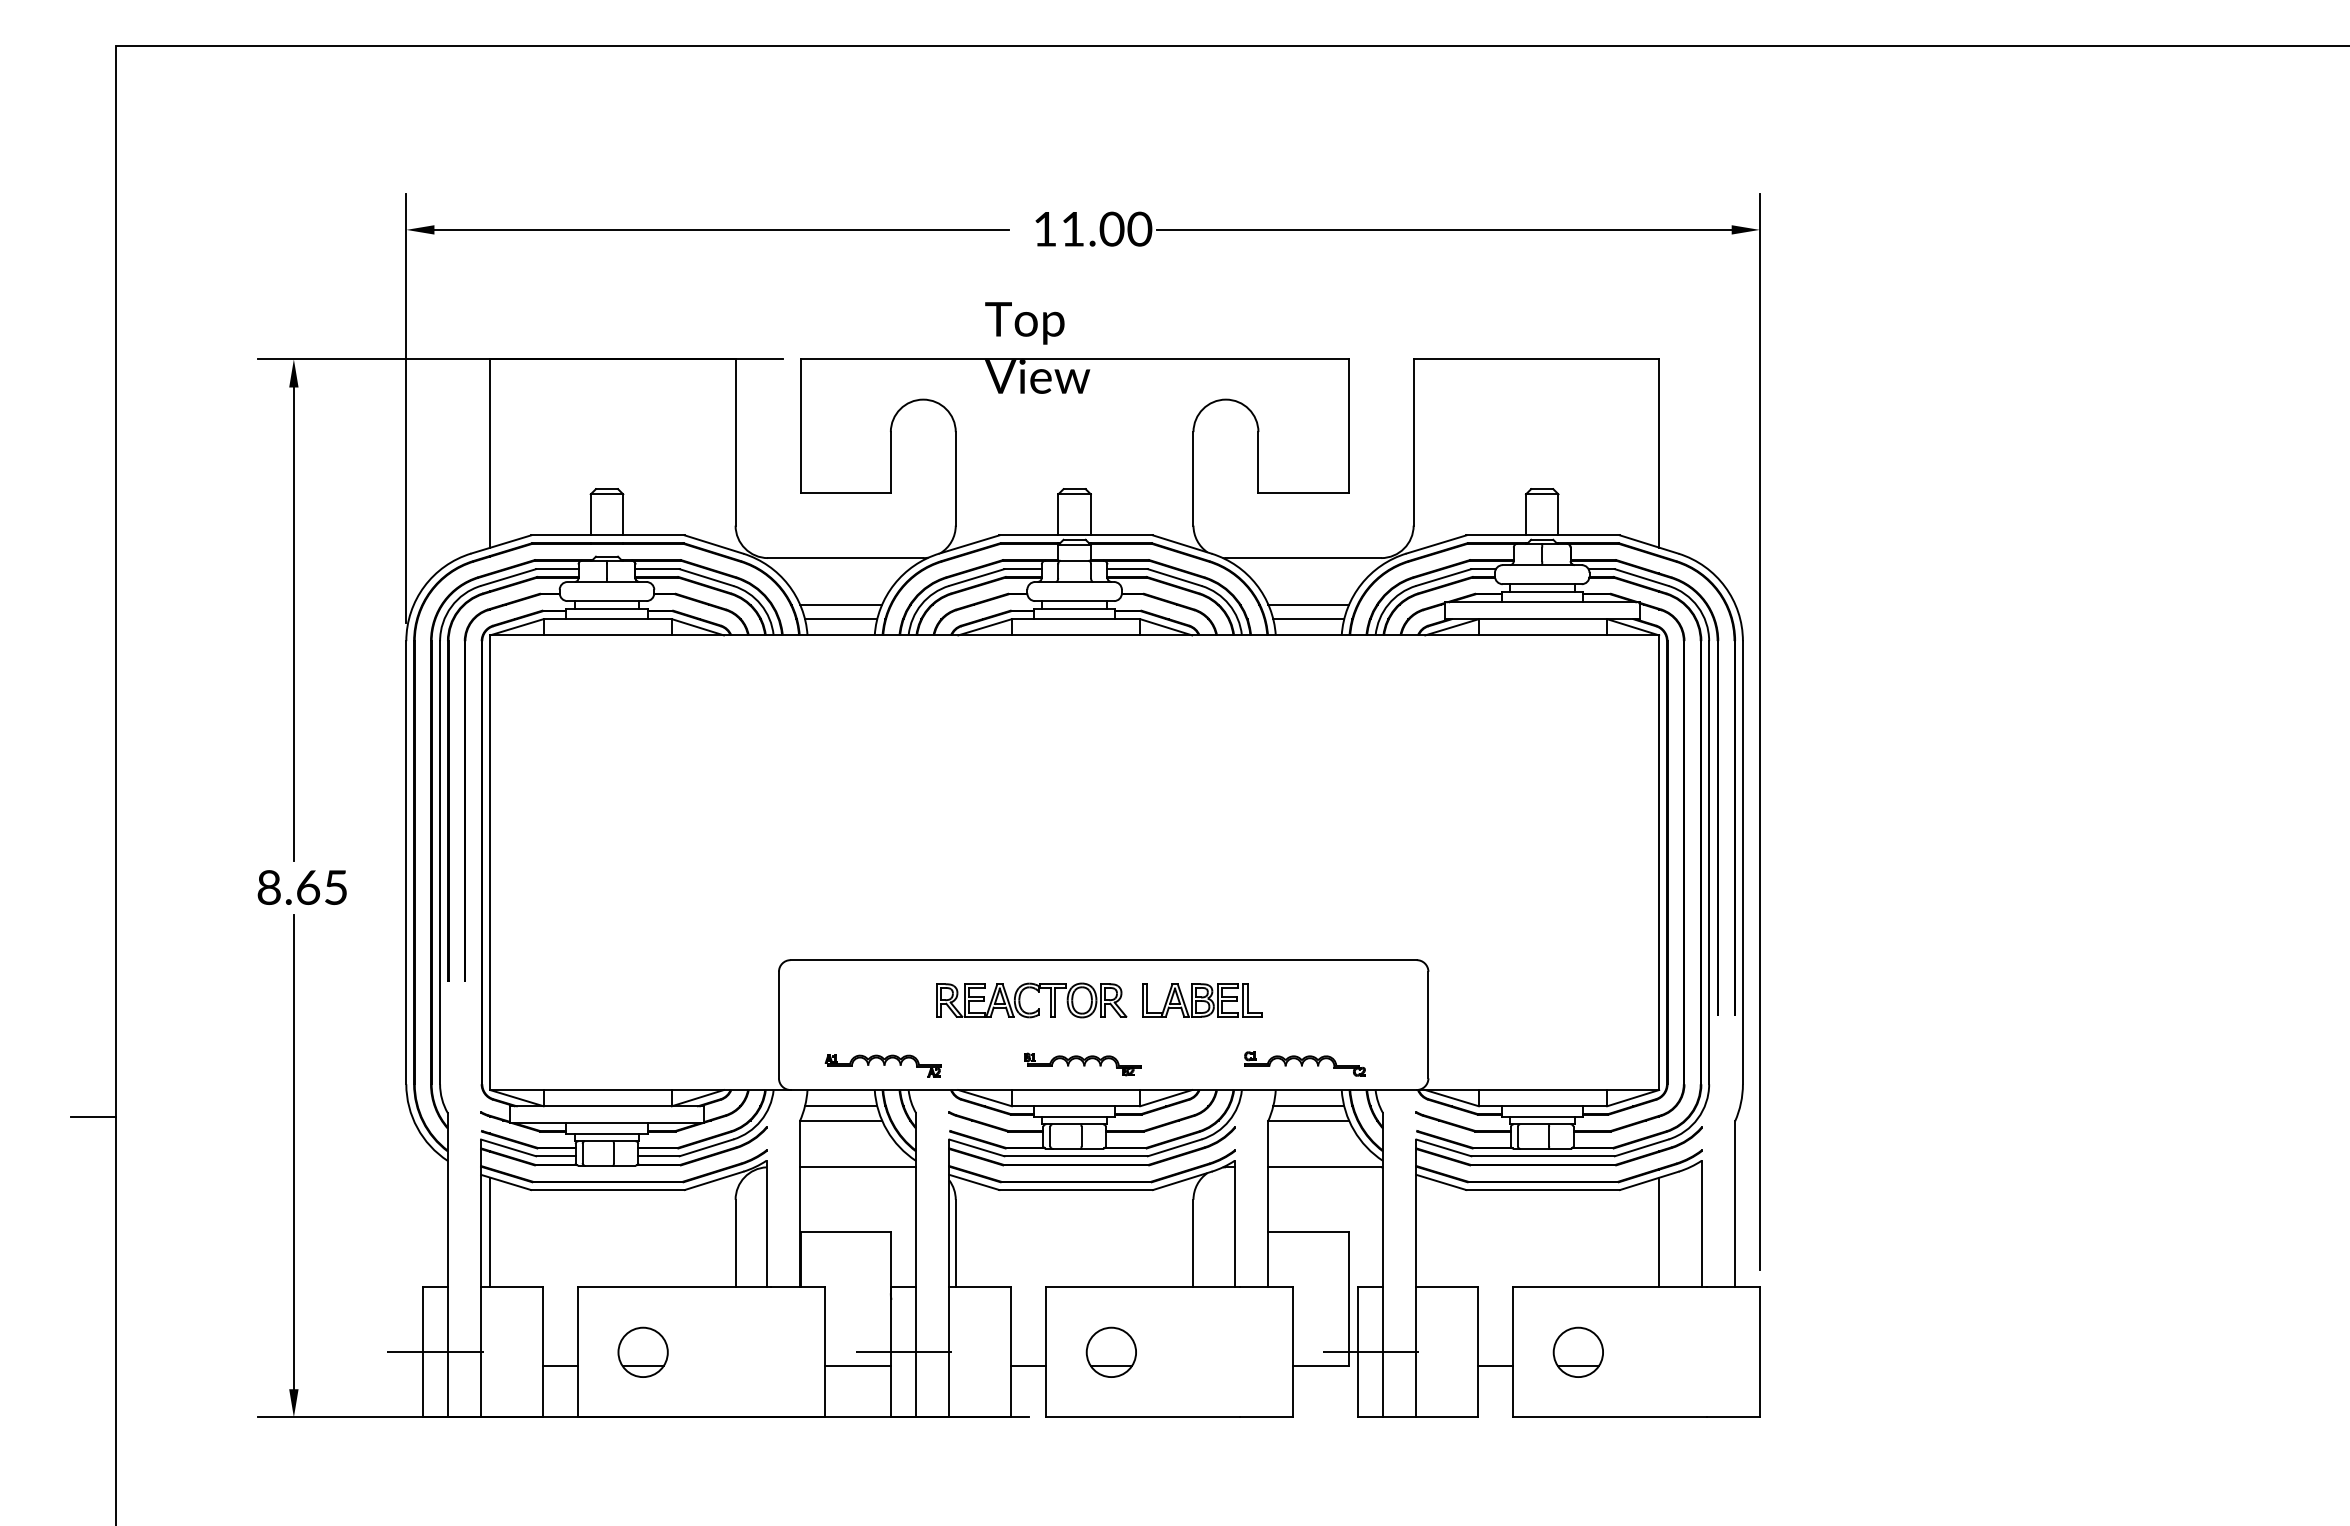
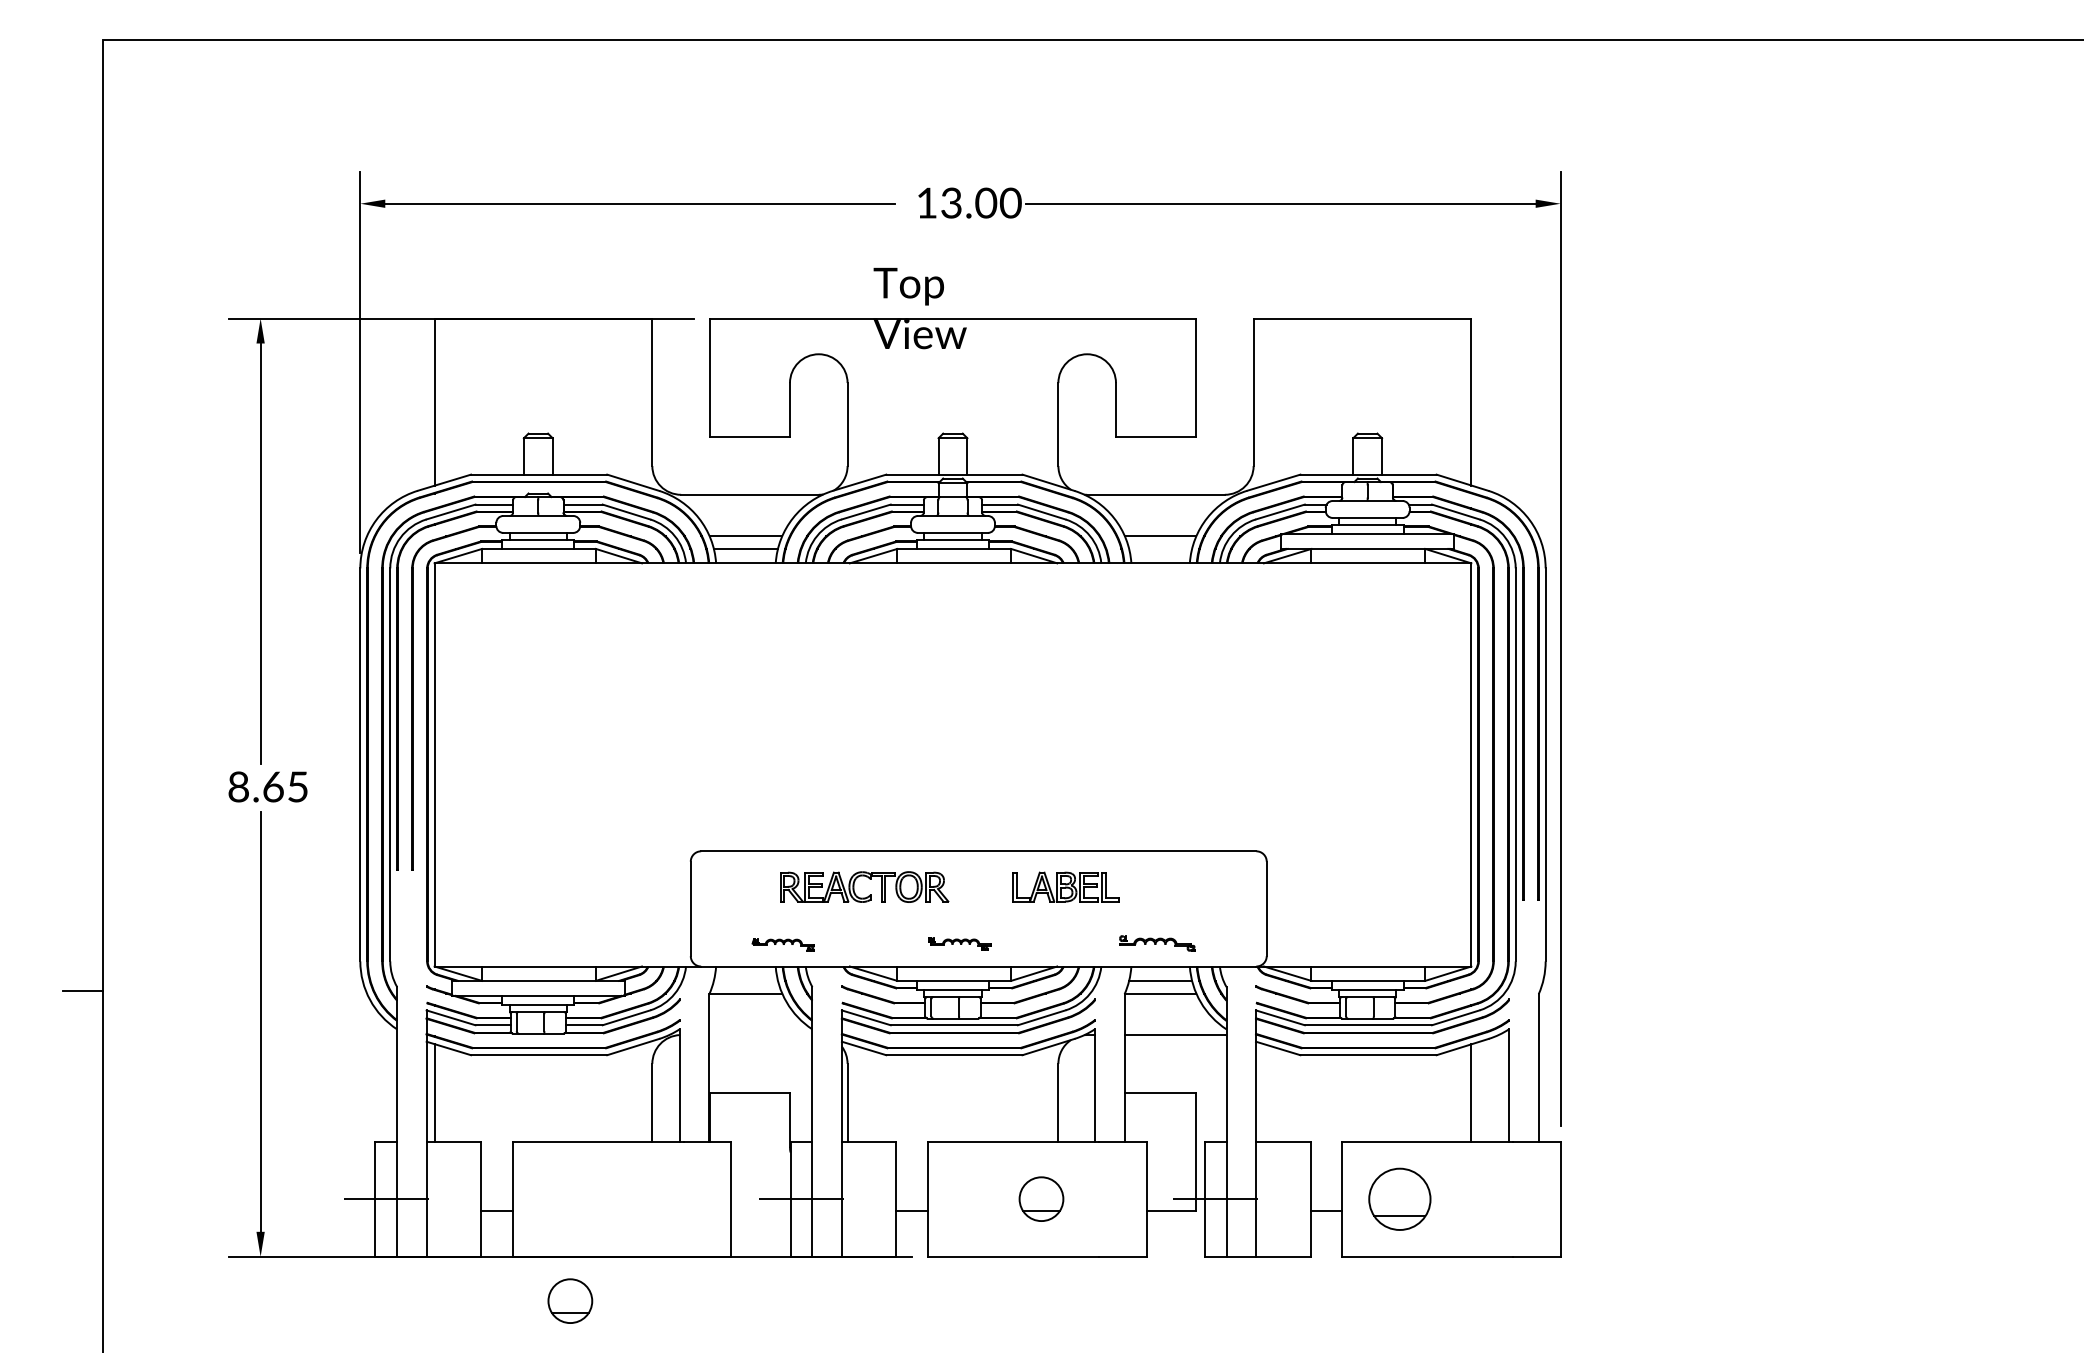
text: (1072, 228) -> (951, 202), 11.00 -> 13.00
line: (1308, 619) -> (1160, 549), removed
part: (1038, 992) -> (870, 880), moved
part: (1304, 1063) -> (1156, 942), size x0.7
part: (1082, 1064) -> (959, 943), size x0.6
part: (882, 1065) -> (782, 944), size x0.6
line: (841, 1106) -> (746, 981), removed
line: (857, 1167) -> (760, 1035), removed
part: (642, 1351) -> (569, 1300), moved
part: (1110, 1351) -> (1040, 1198), moved
part: (1577, 1351) -> (1398, 1198), size x1.4
line: (857, 1366) -> (760, 1211), removed

